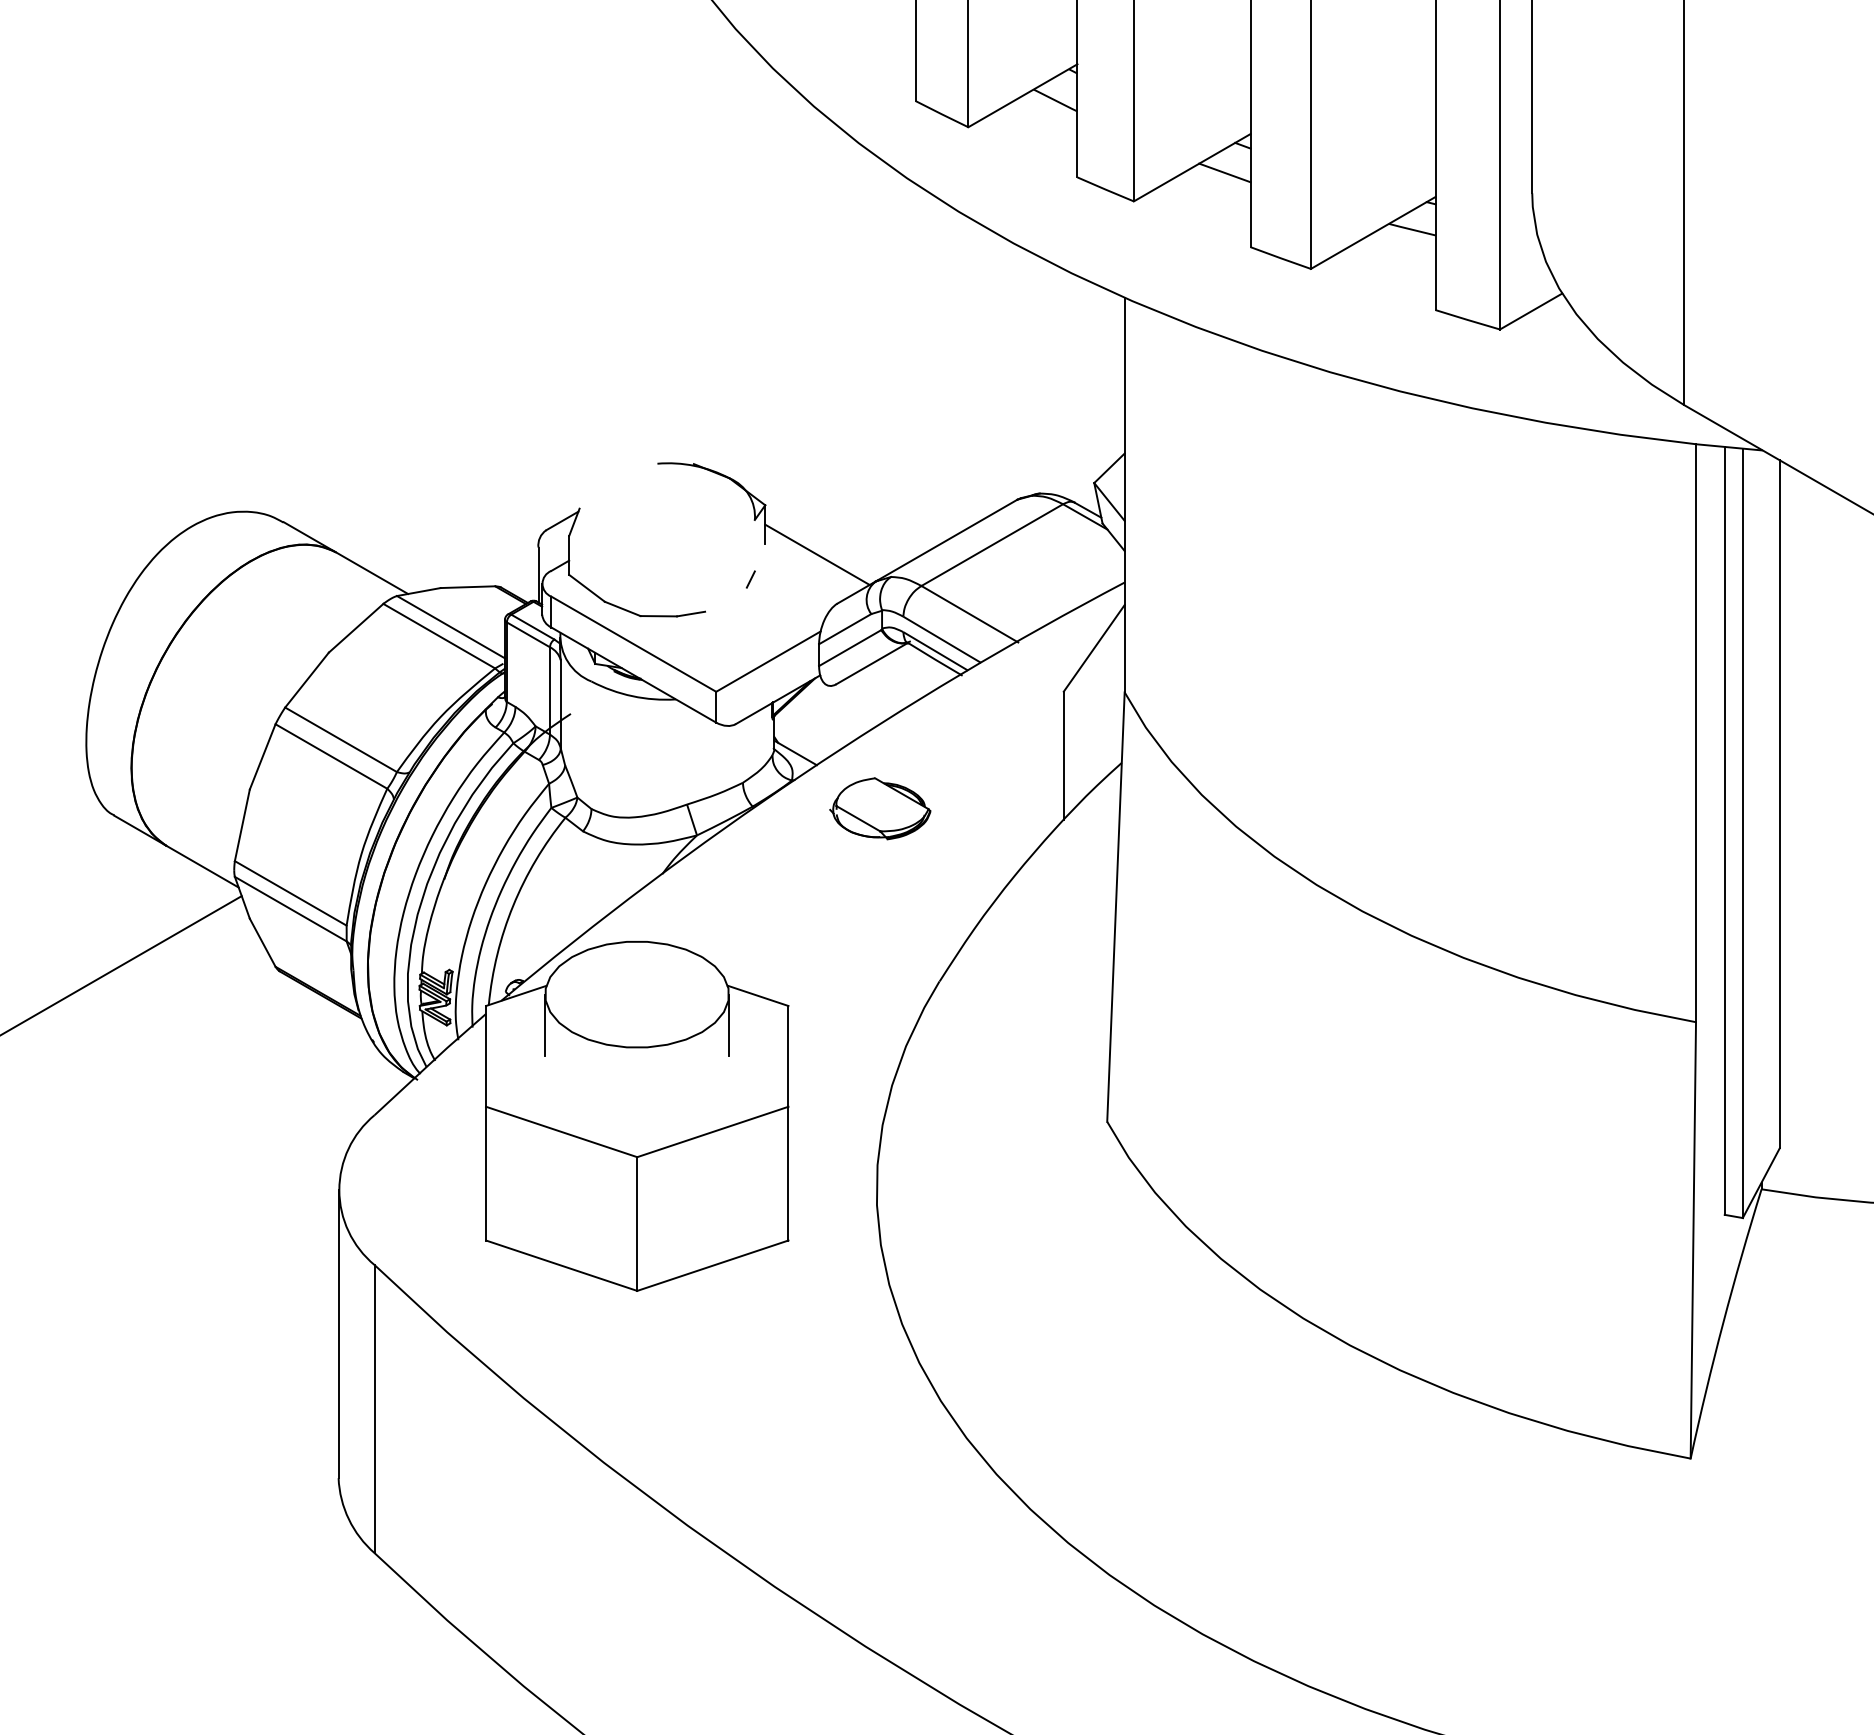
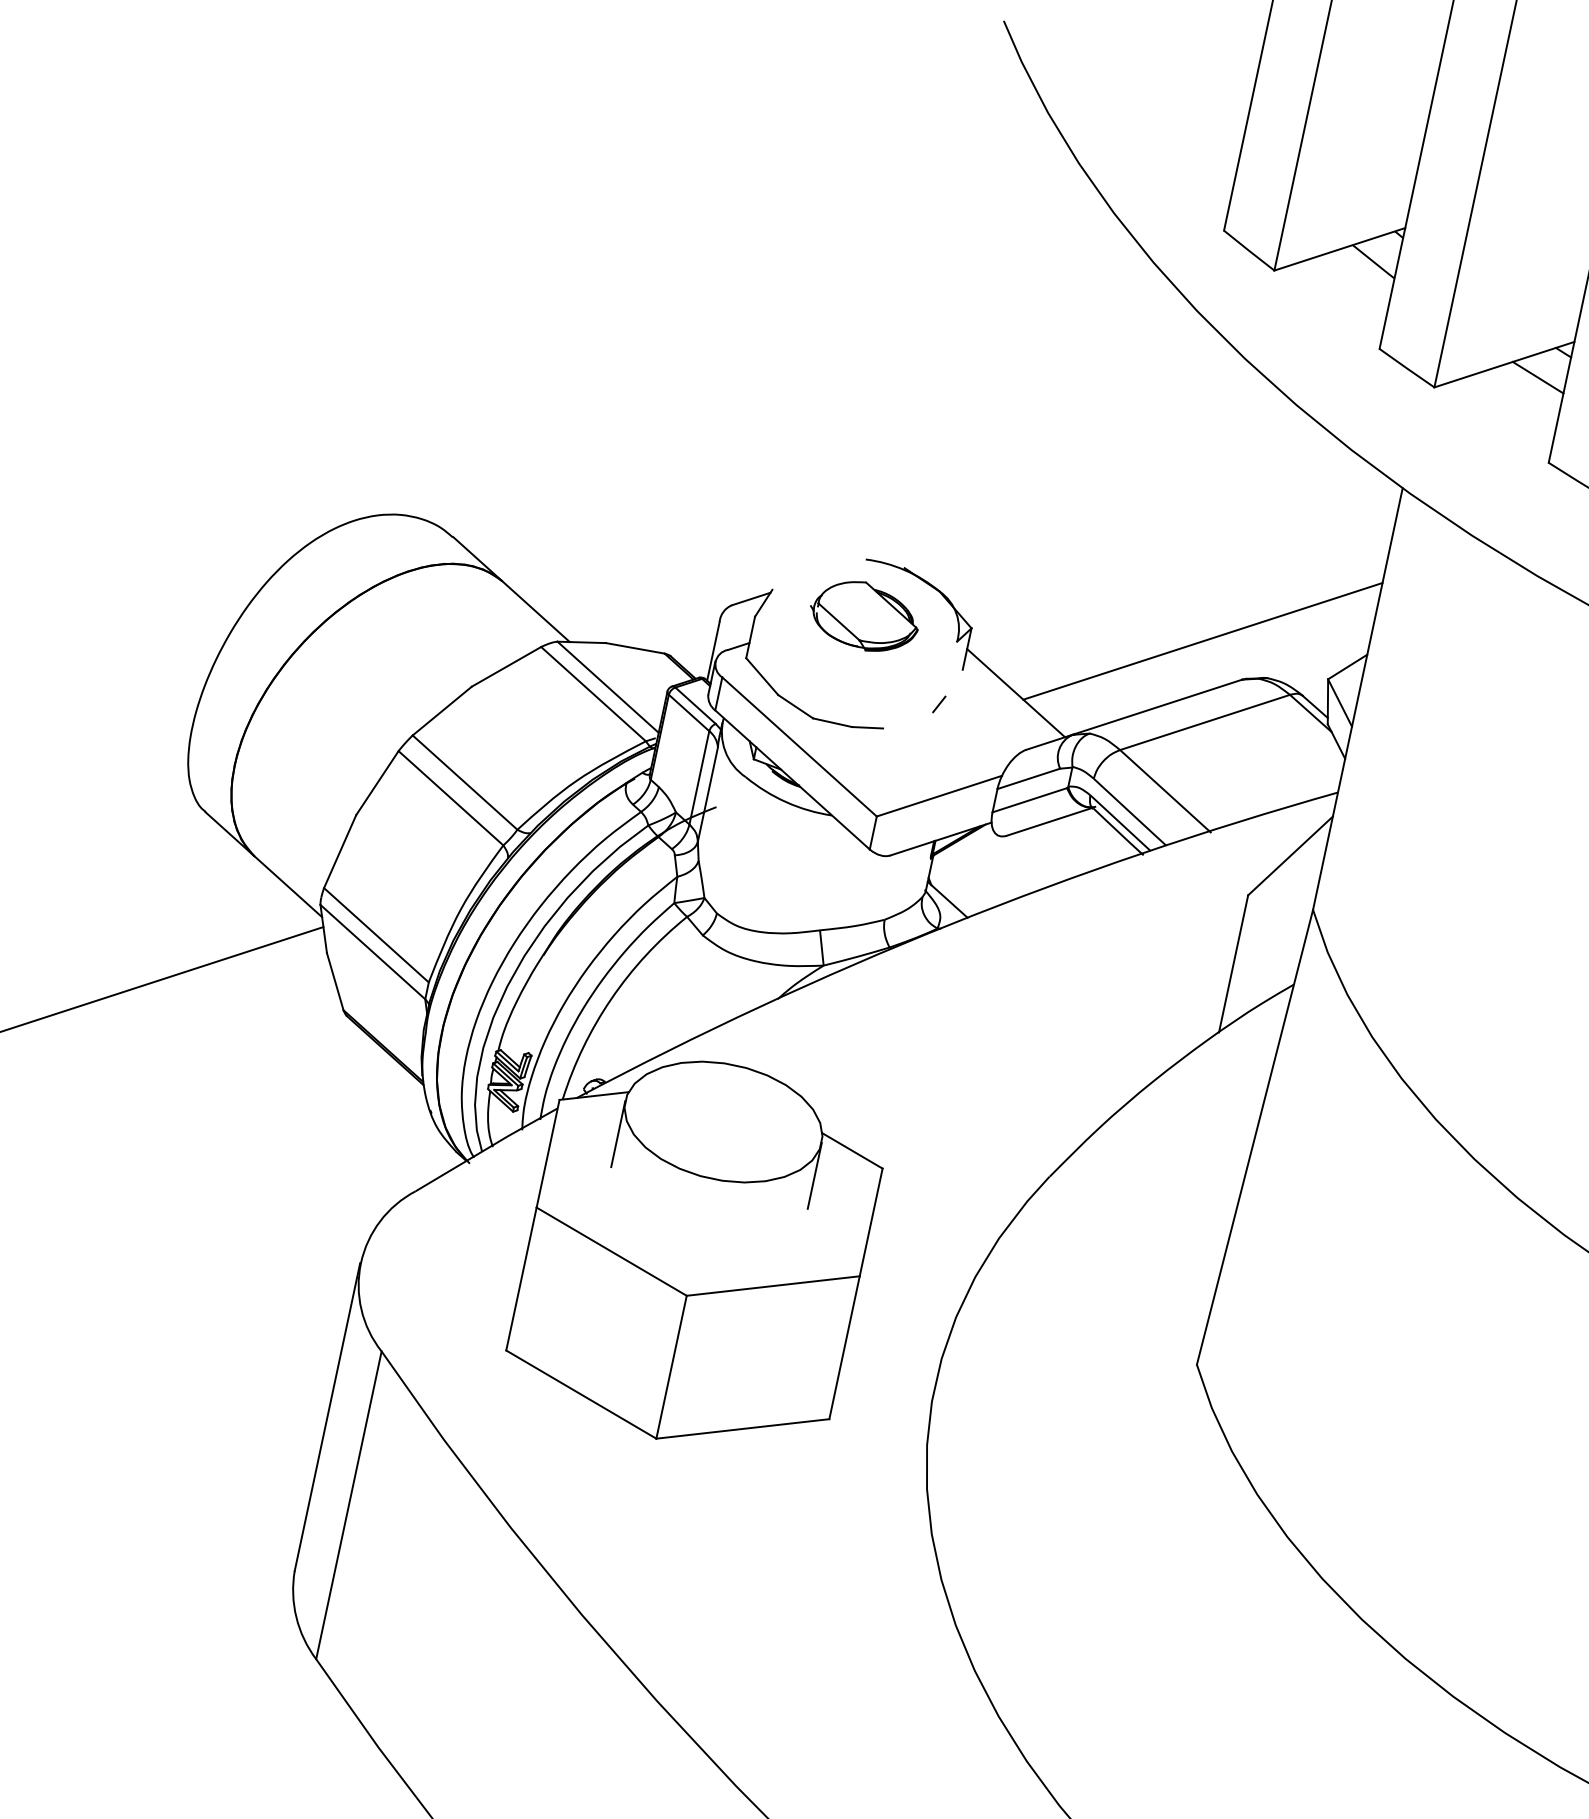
line: (974, 472) -> (1202, 640), added
part: (880, 808) -> (865, 616), moved

